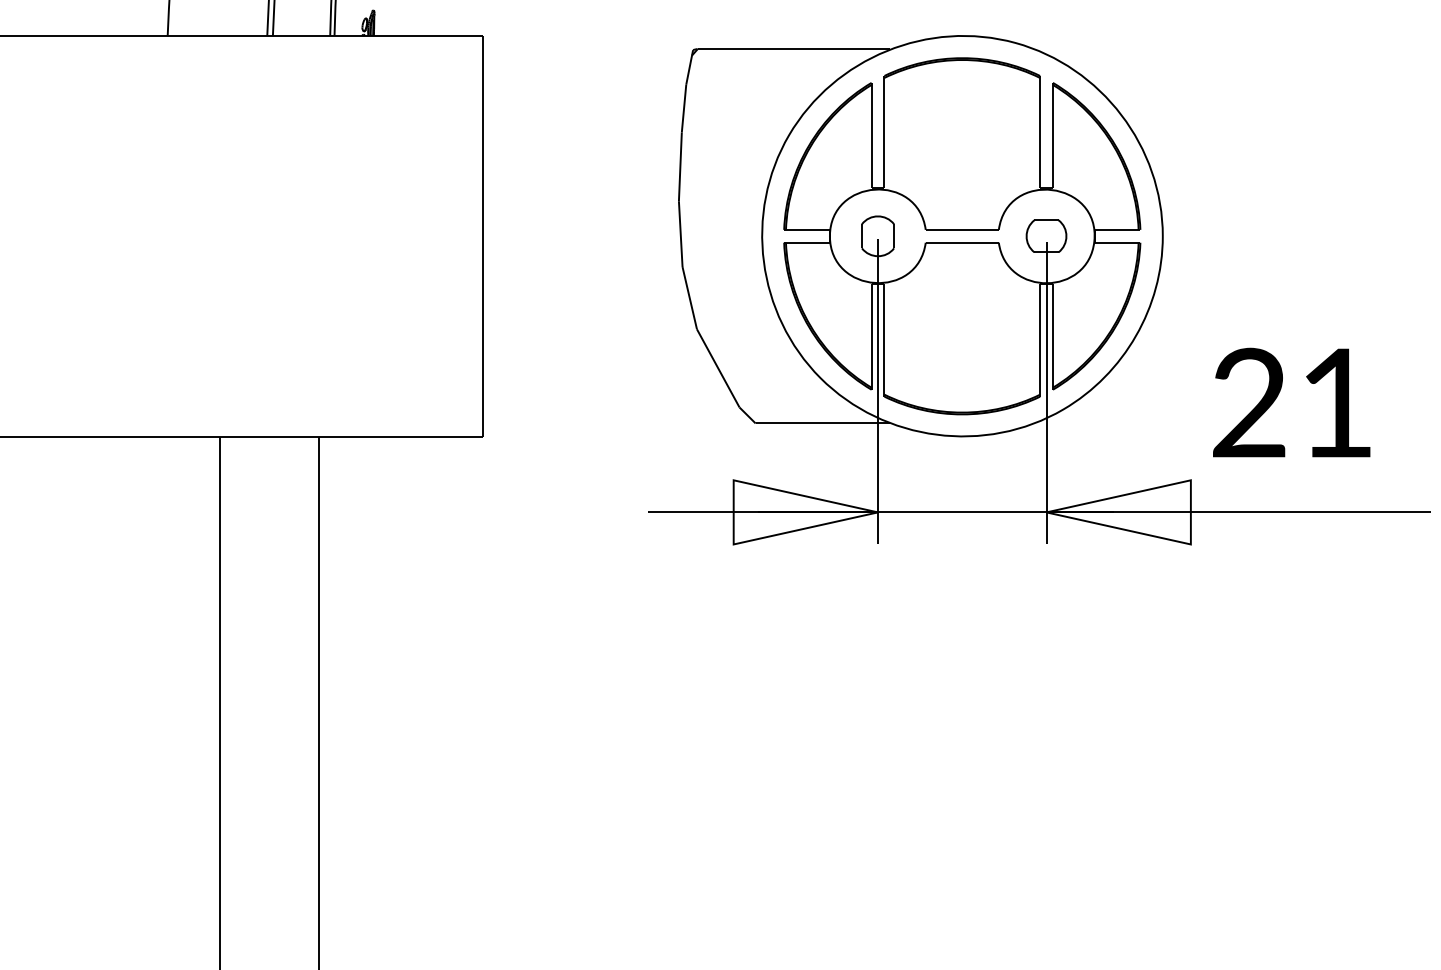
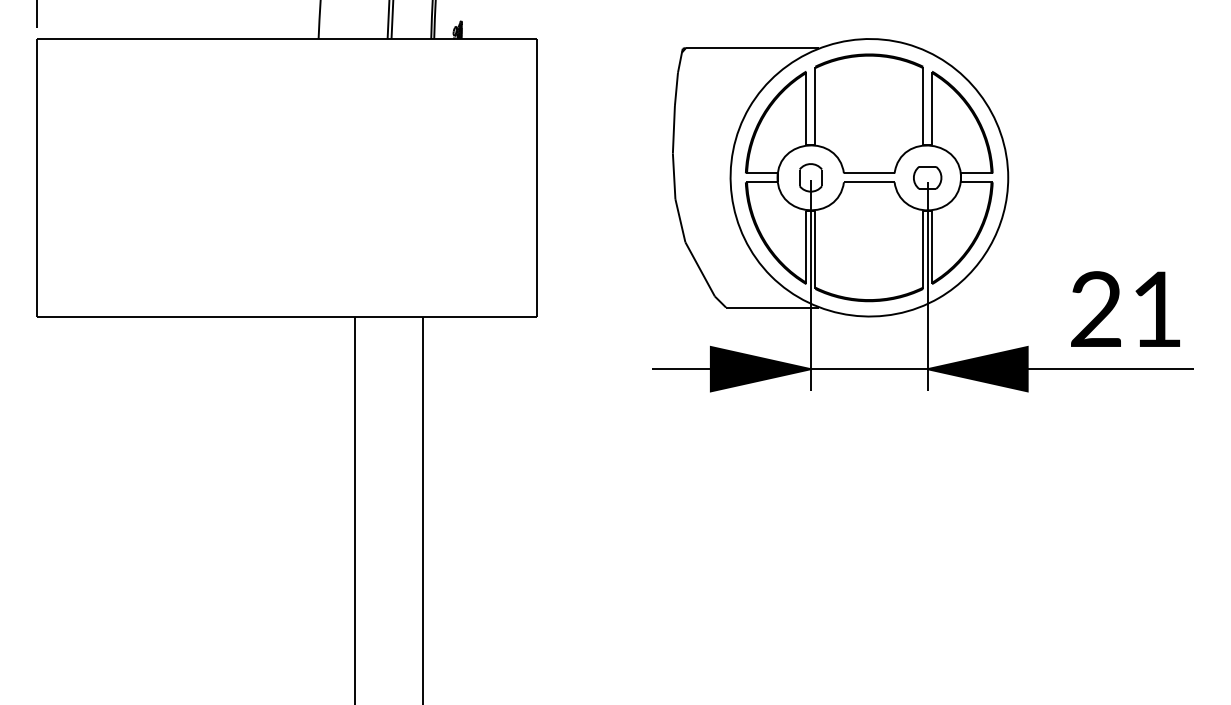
text: (1291, 401) -> (1125, 308), moved
fill: (805, 511) -> (760, 368), added
fill: (1118, 511) -> (977, 368), added

